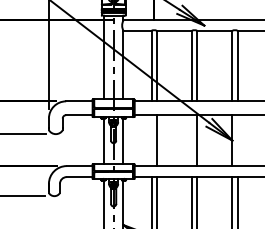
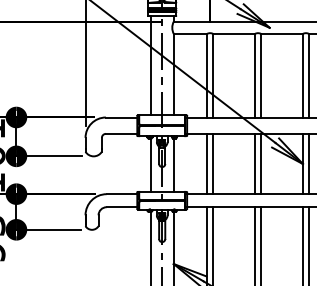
line: (151, 140) -> (207, 163), added
line: (191, 140) -> (254, 163), added
line: (237, 140) -> (309, 163), added

